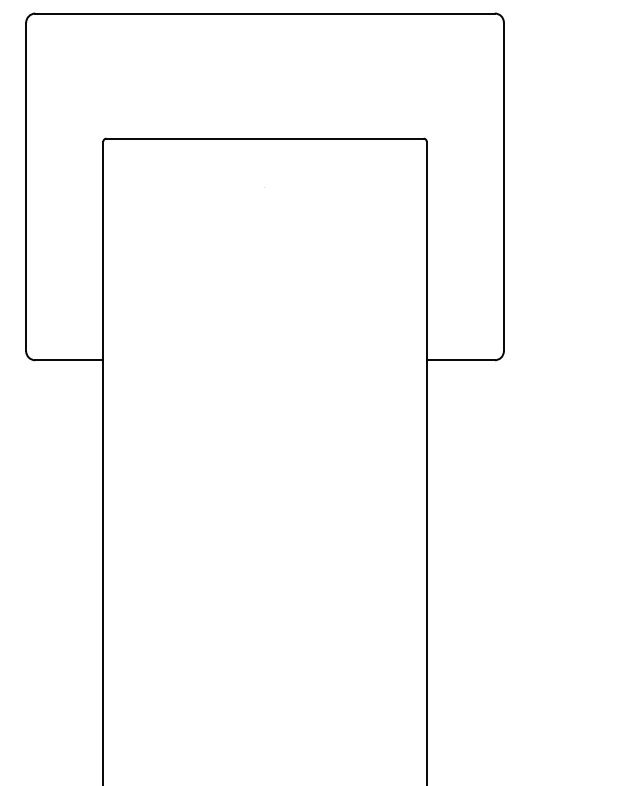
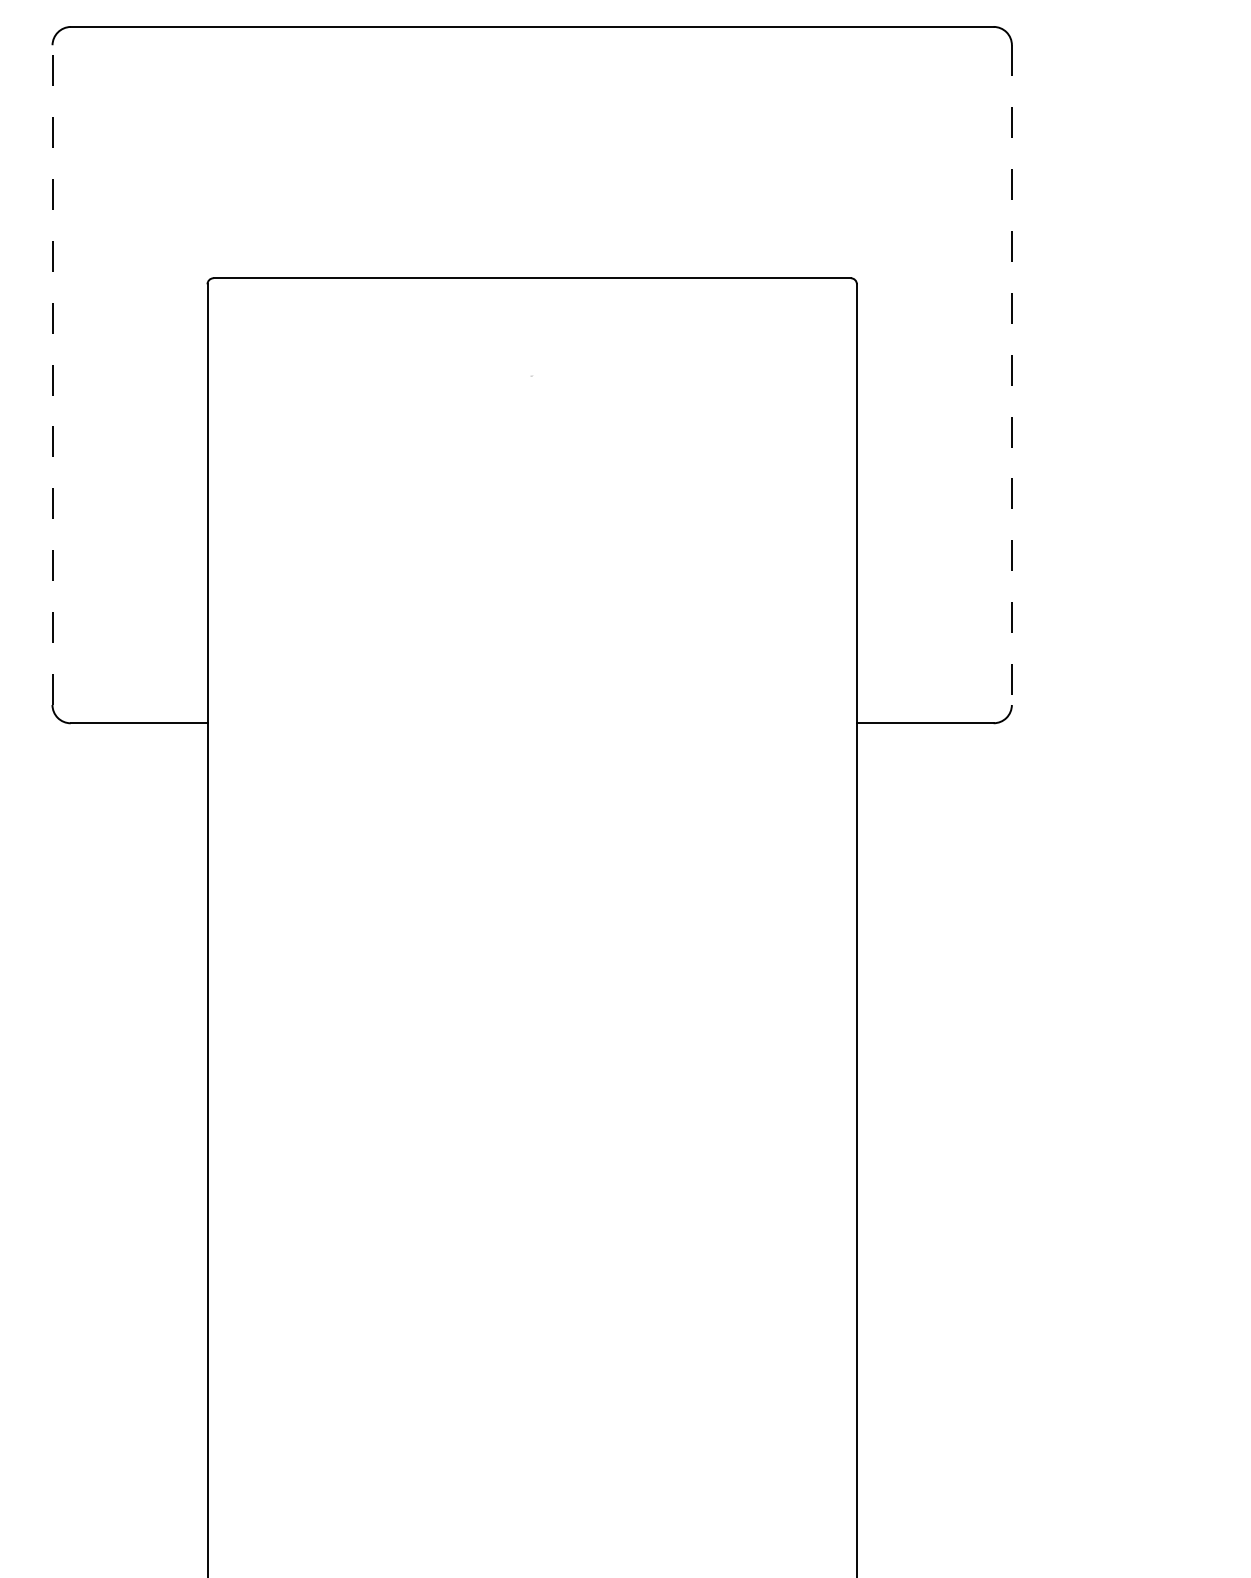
line: (26, 186) -> (53, 374), solid -> dashed
line: (503, 187) -> (1011, 376), solid -> dashed

